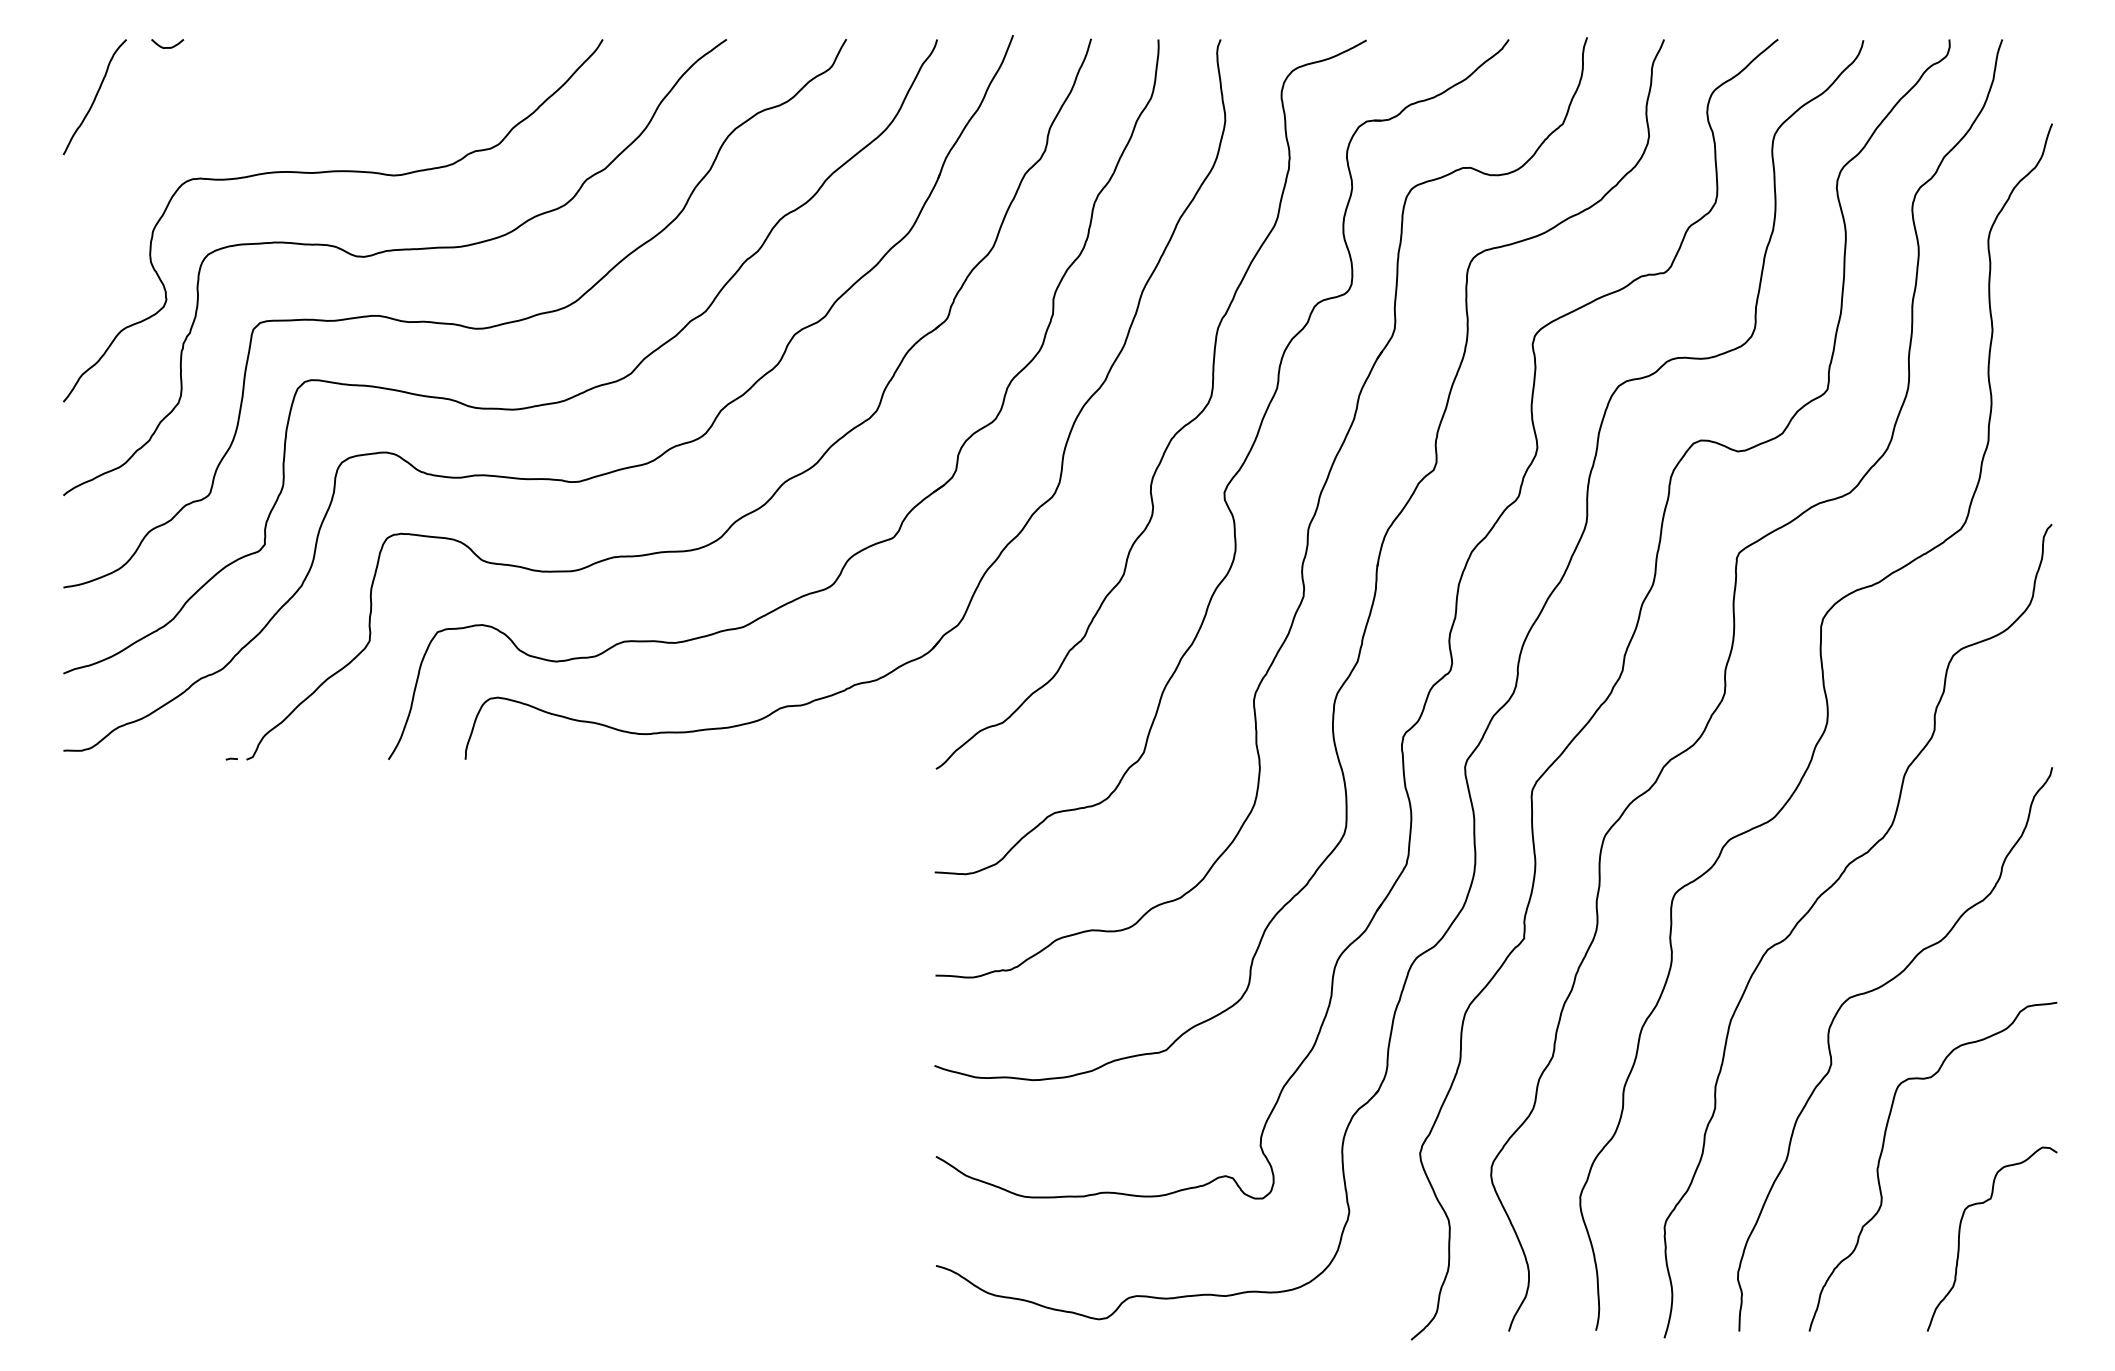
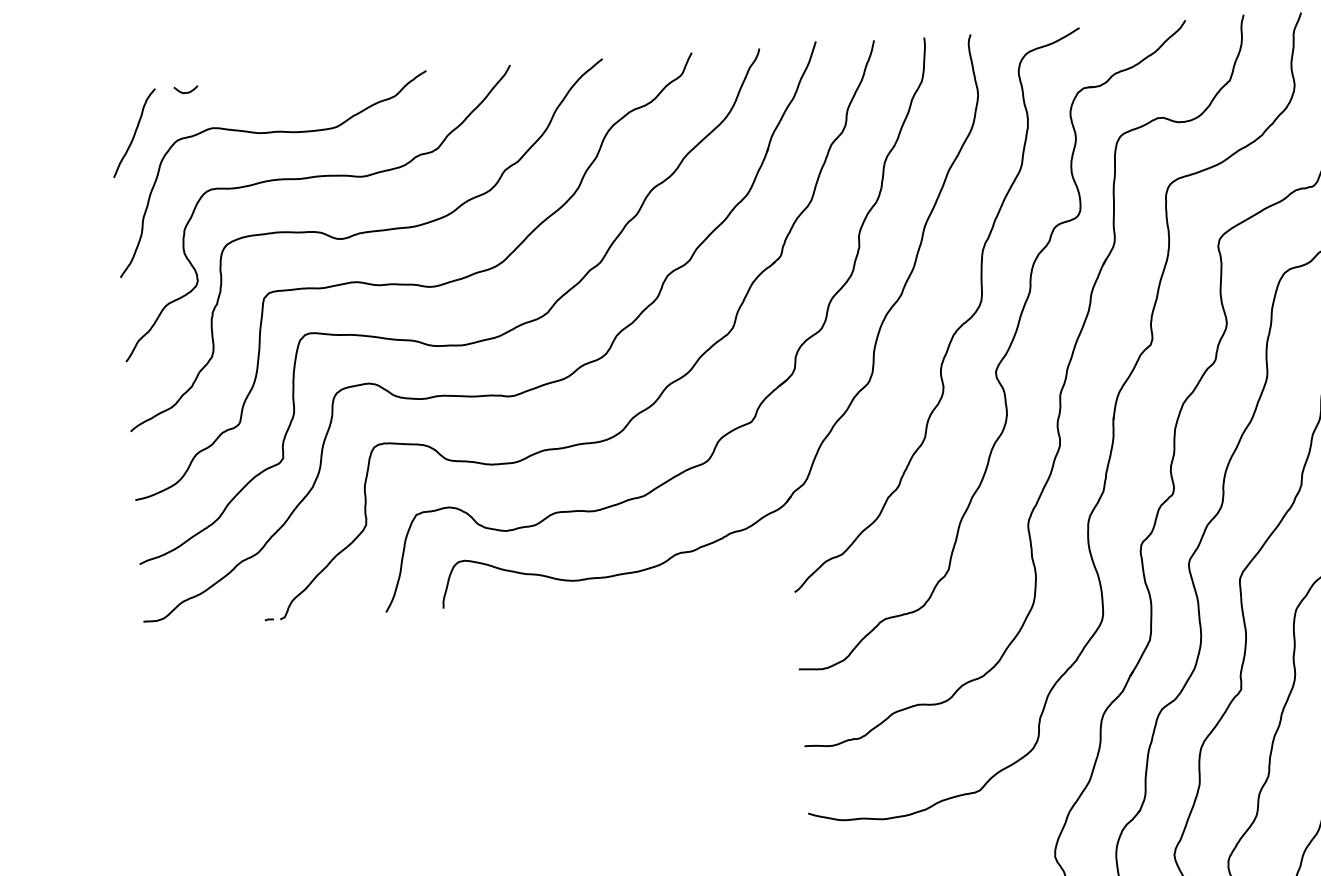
curve: (276, 109) -> (270, 133), added

